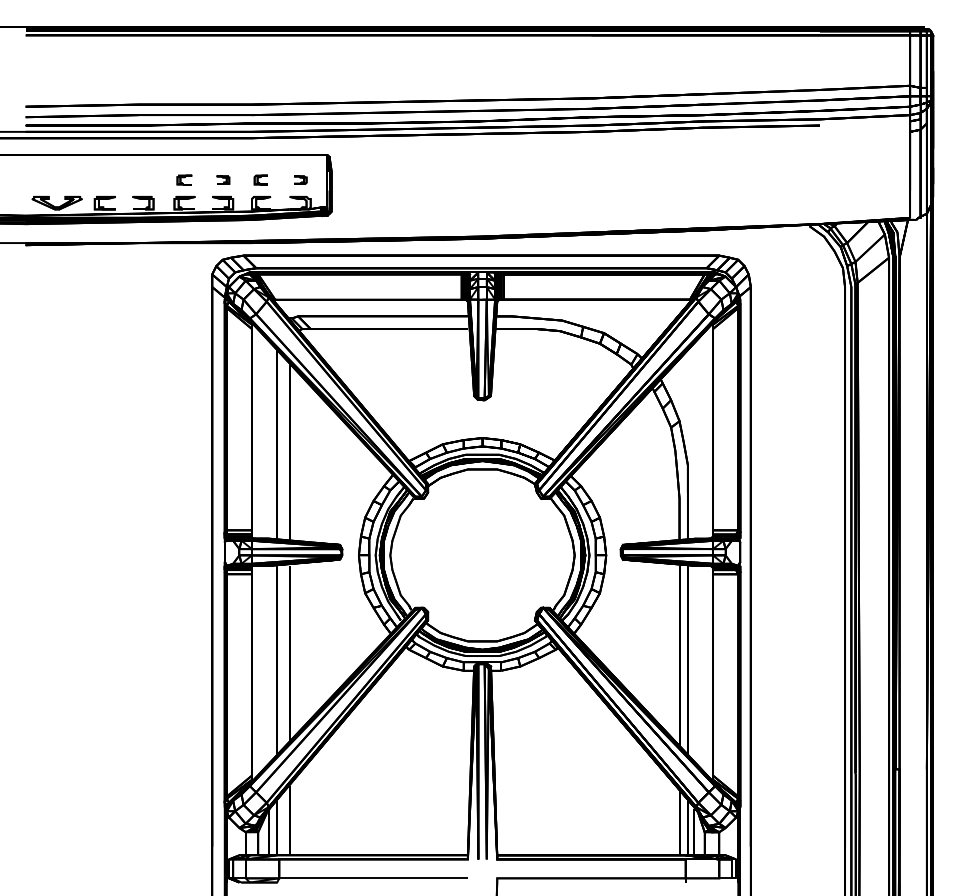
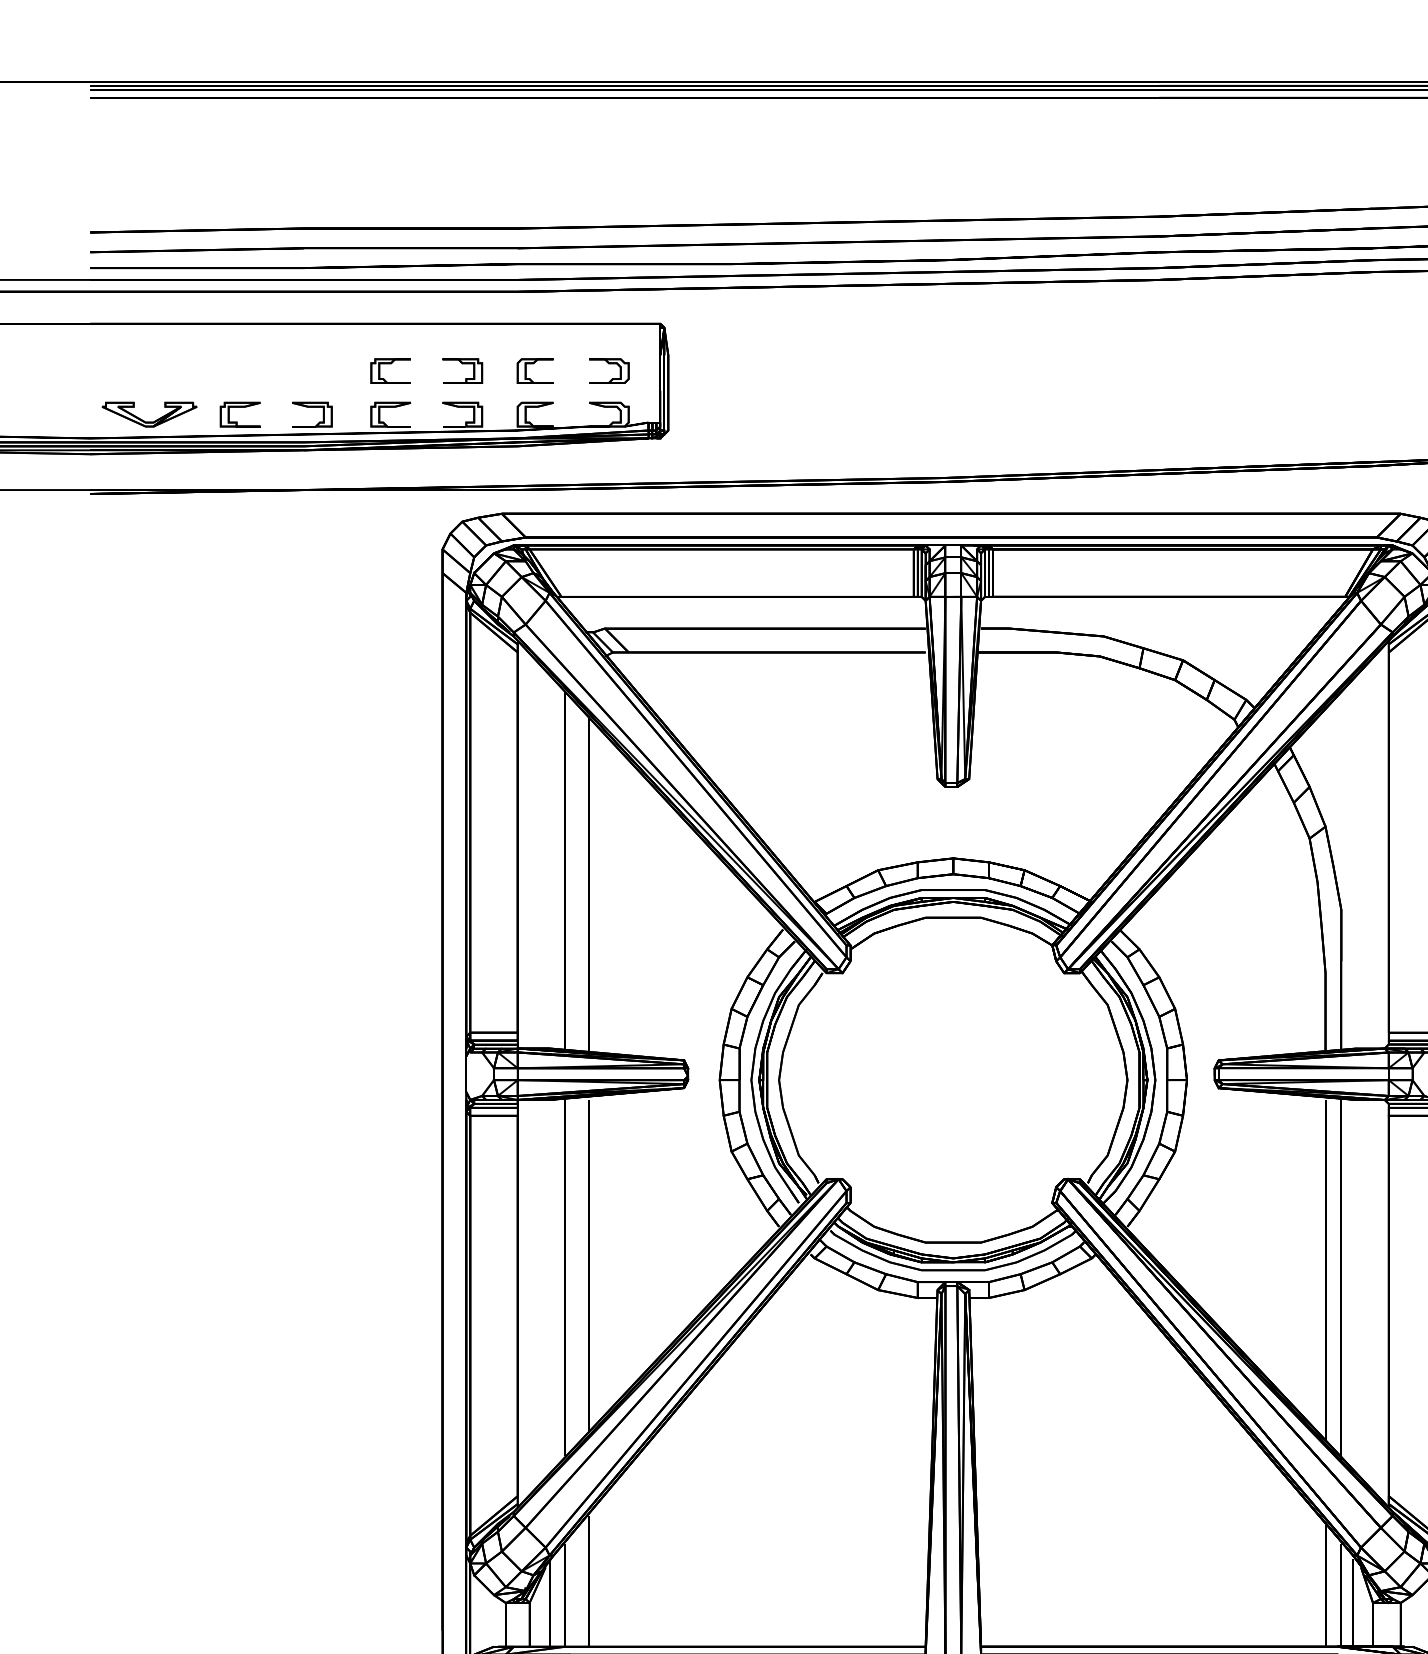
part: (184, 179) -> (390, 369), size x1.43
part: (223, 179) -> (463, 369), size x1.67
part: (260, 179) -> (533, 369), size x1.43
part: (300, 179) -> (609, 369), size x1.67

